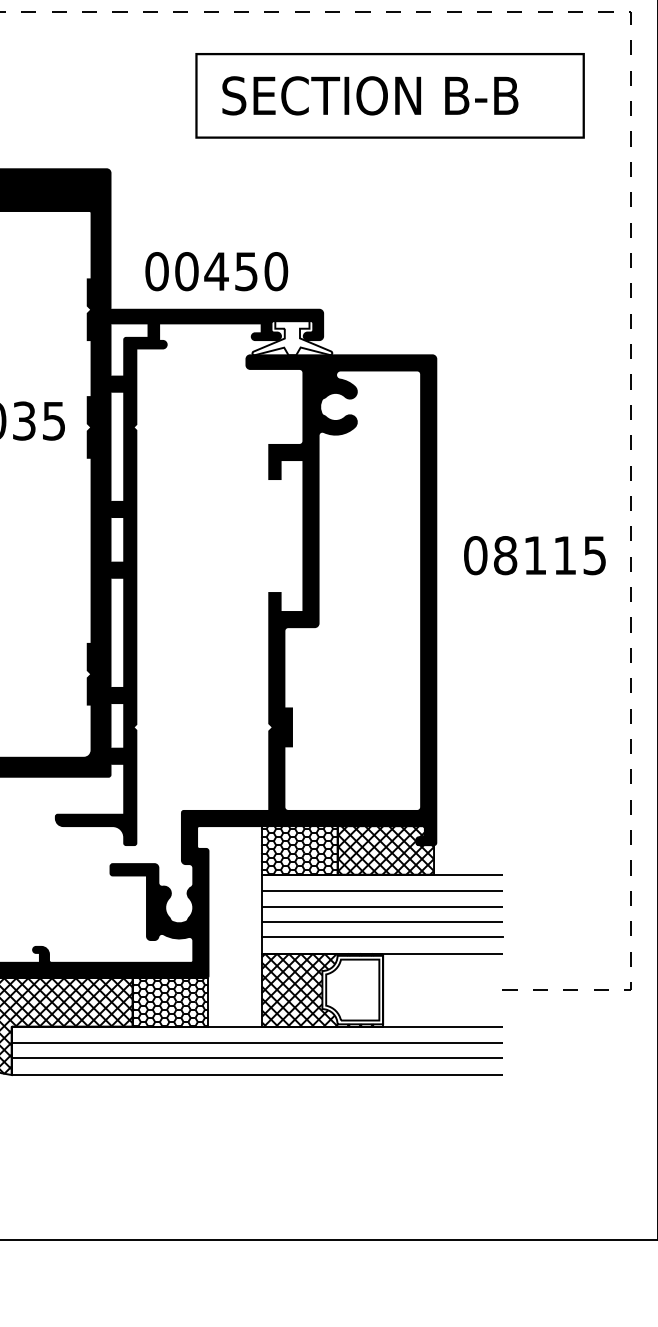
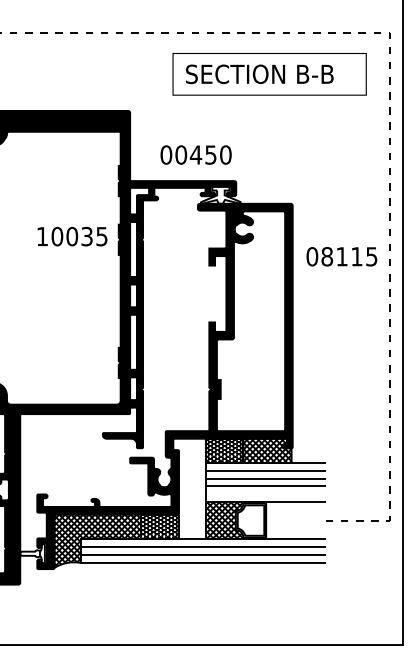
text: (215, 270) -> (195, 154), moved
text: (534, 555) -> (341, 256), moved
line: (381, 937) -> (265, 494), removed

